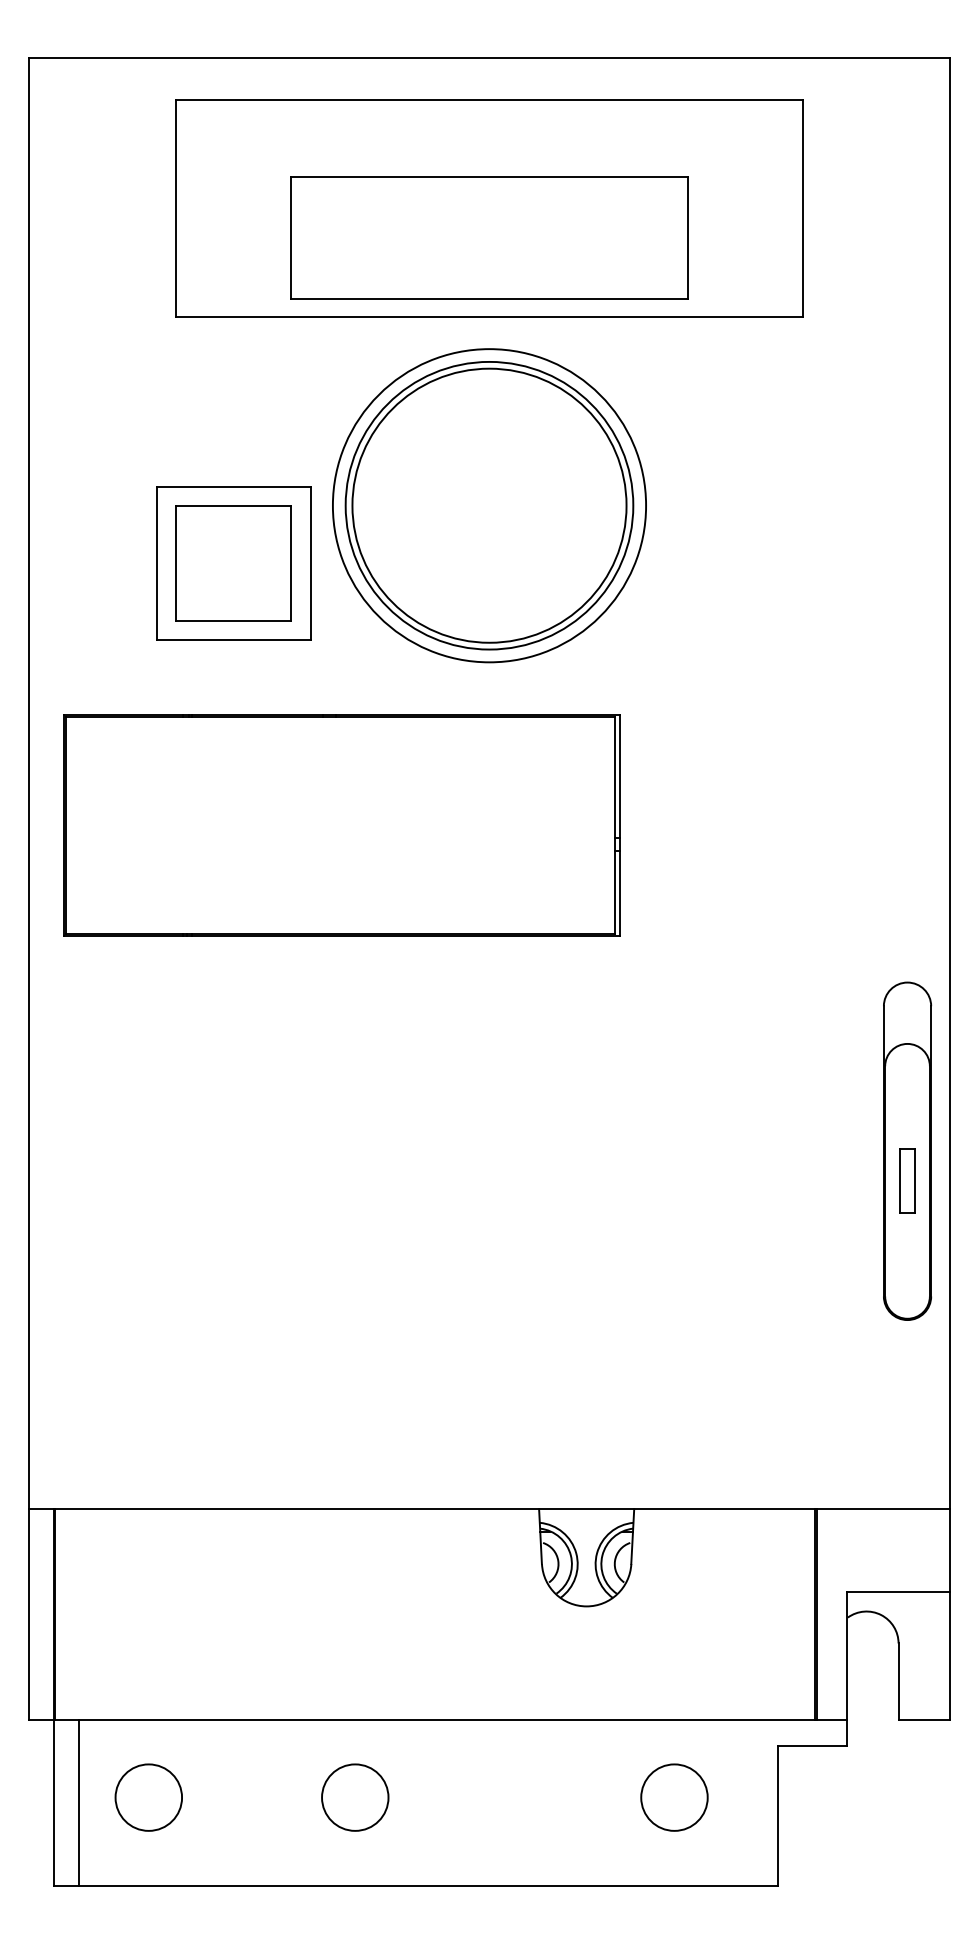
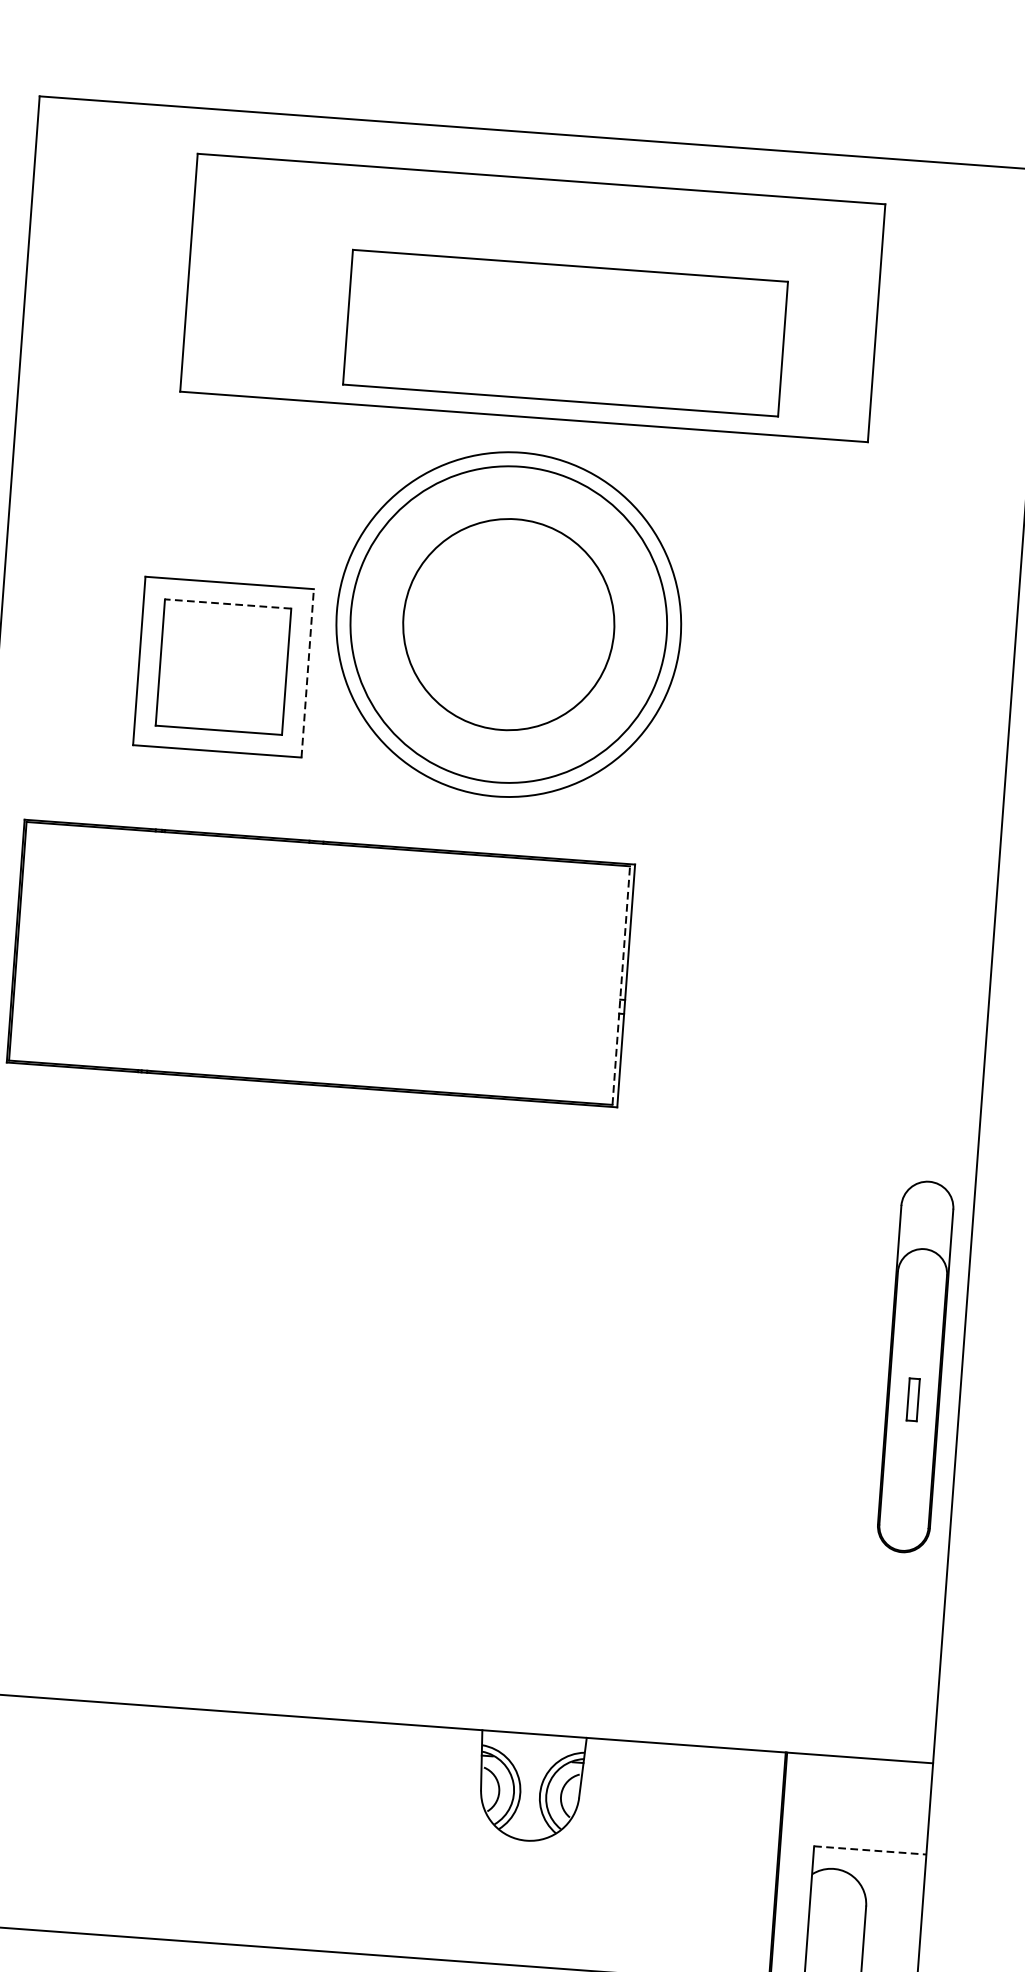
part: (489, 237) -> (565, 332), moved
line: (233, 505) -> (227, 603), solid -> dashed
circle: (489, 505) -> (508, 624), size x0.7
line: (310, 563) -> (307, 673), solid -> dashed
line: (615, 825) -> (621, 985), solid -> dashed
part: (907, 1180) -> (913, 1399), size x0.6
line: (899, 1592) -> (871, 1850), solid -> dashed

